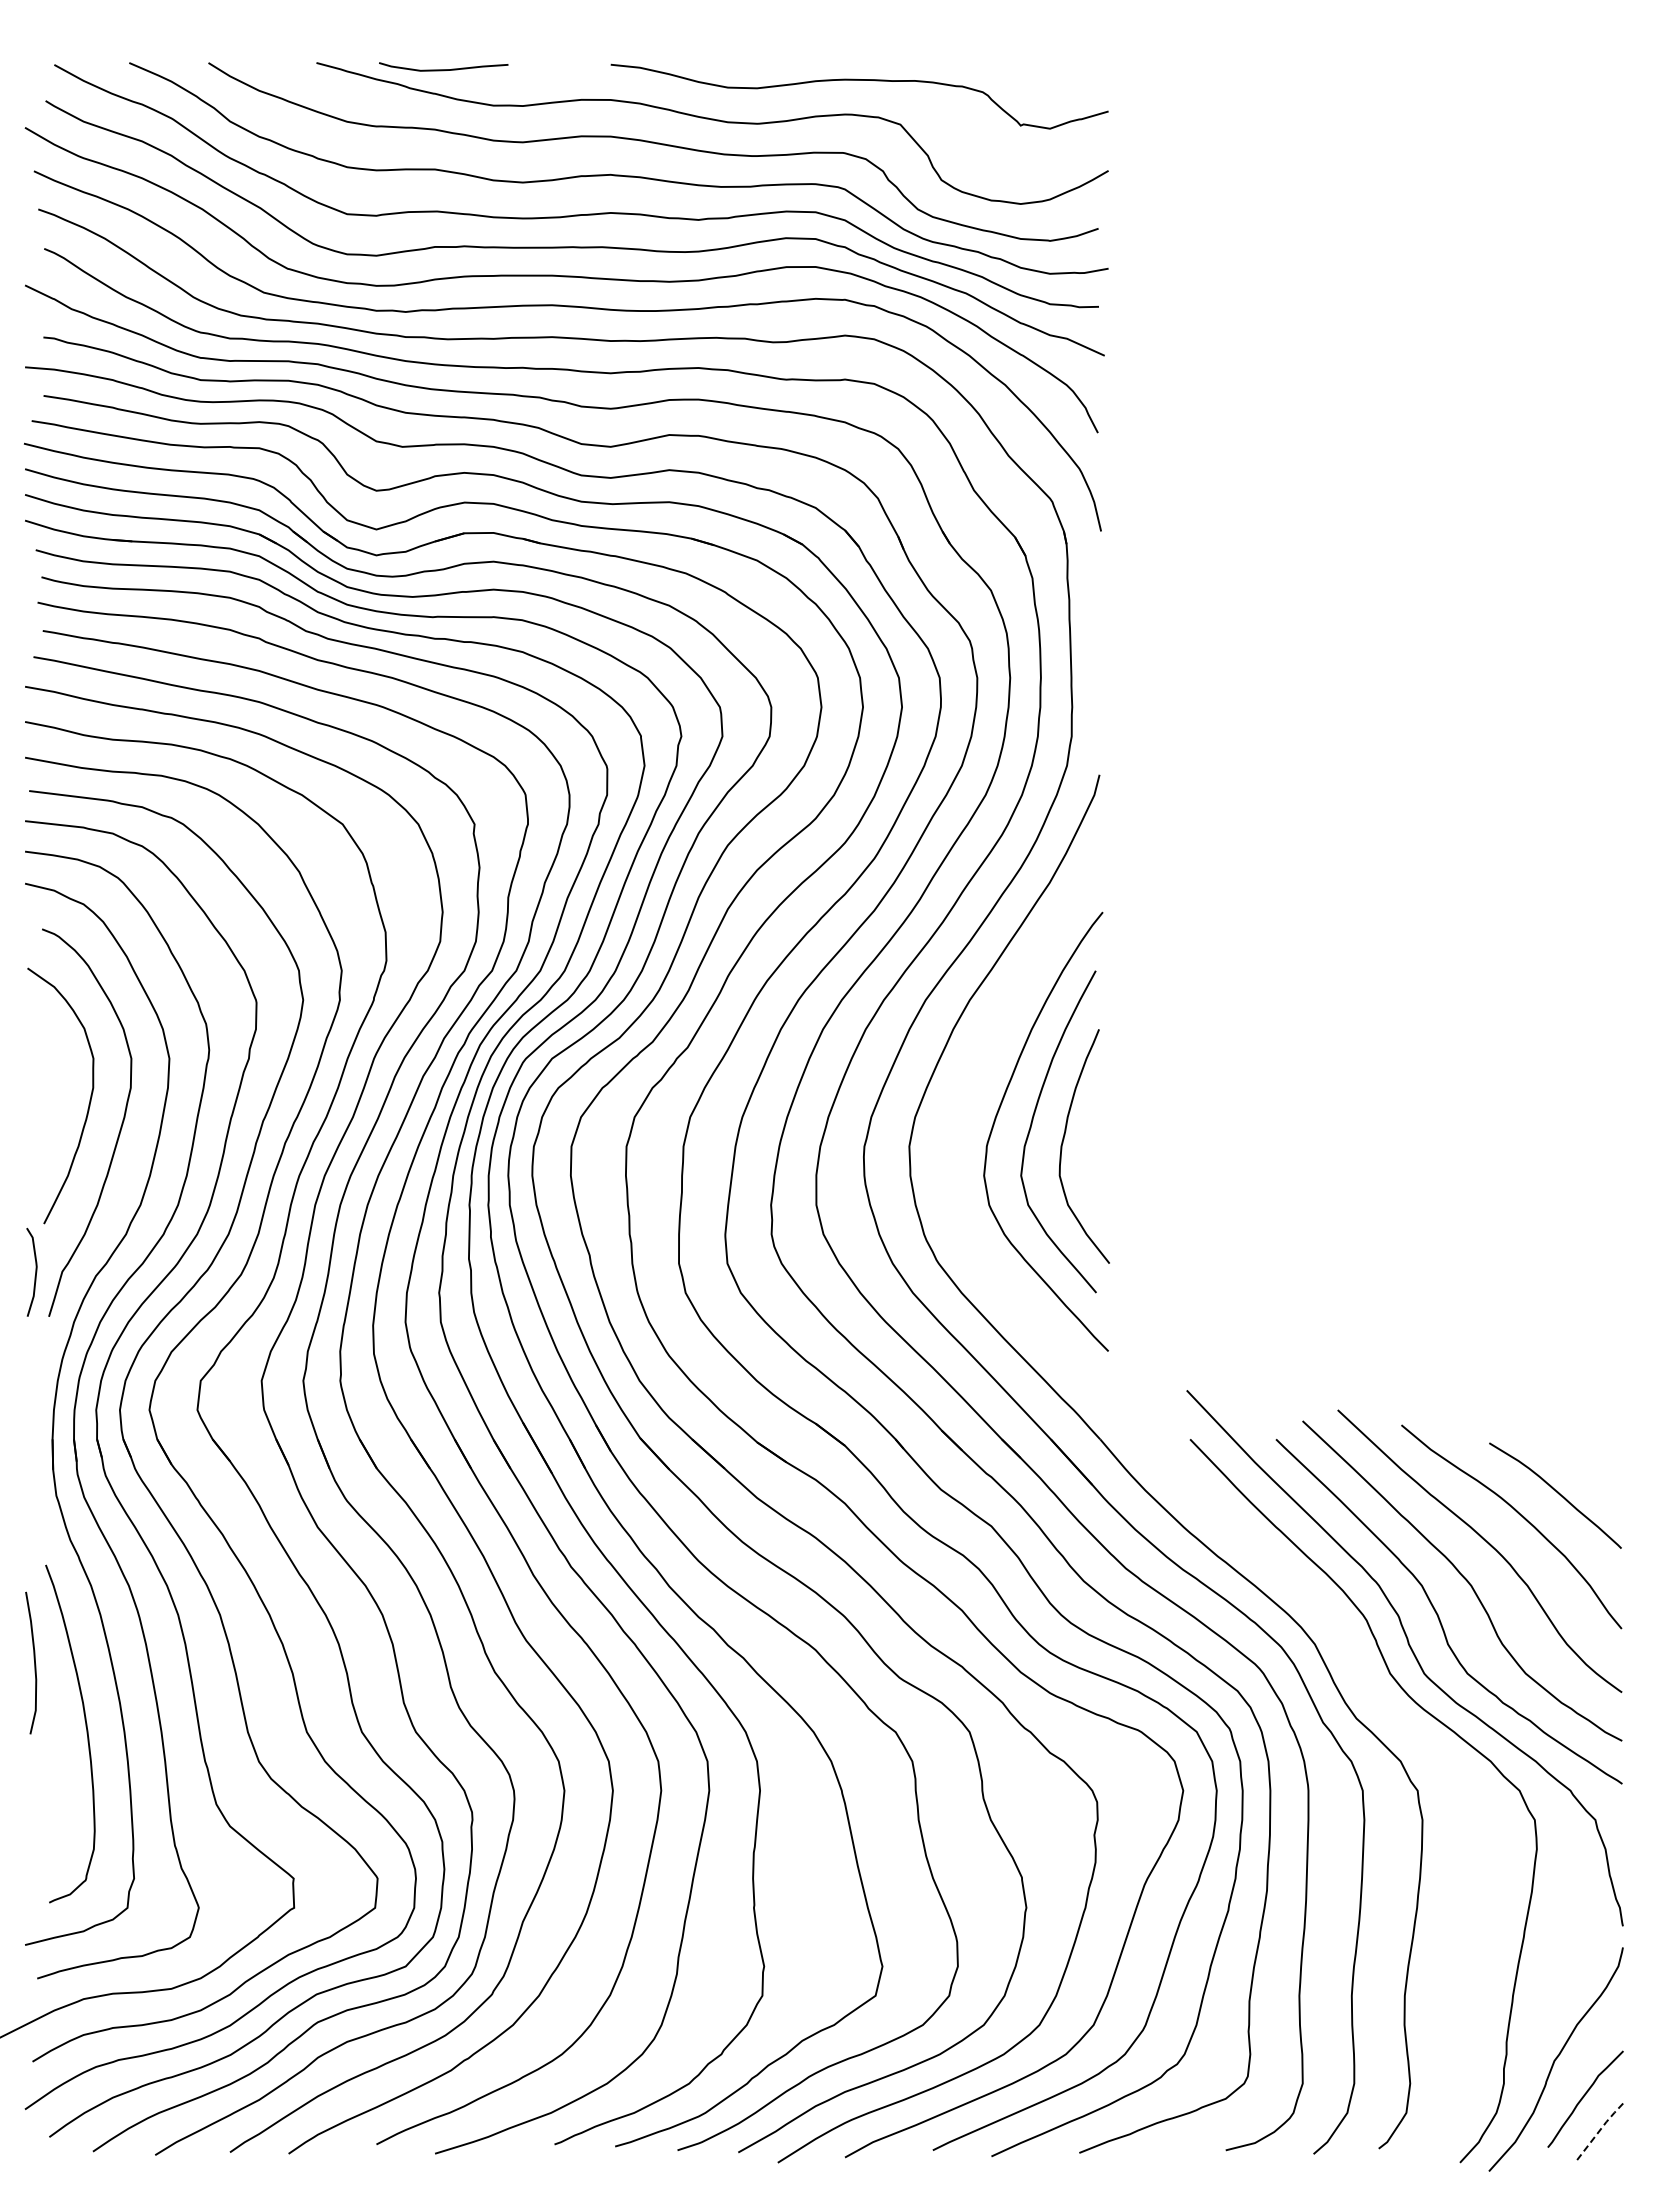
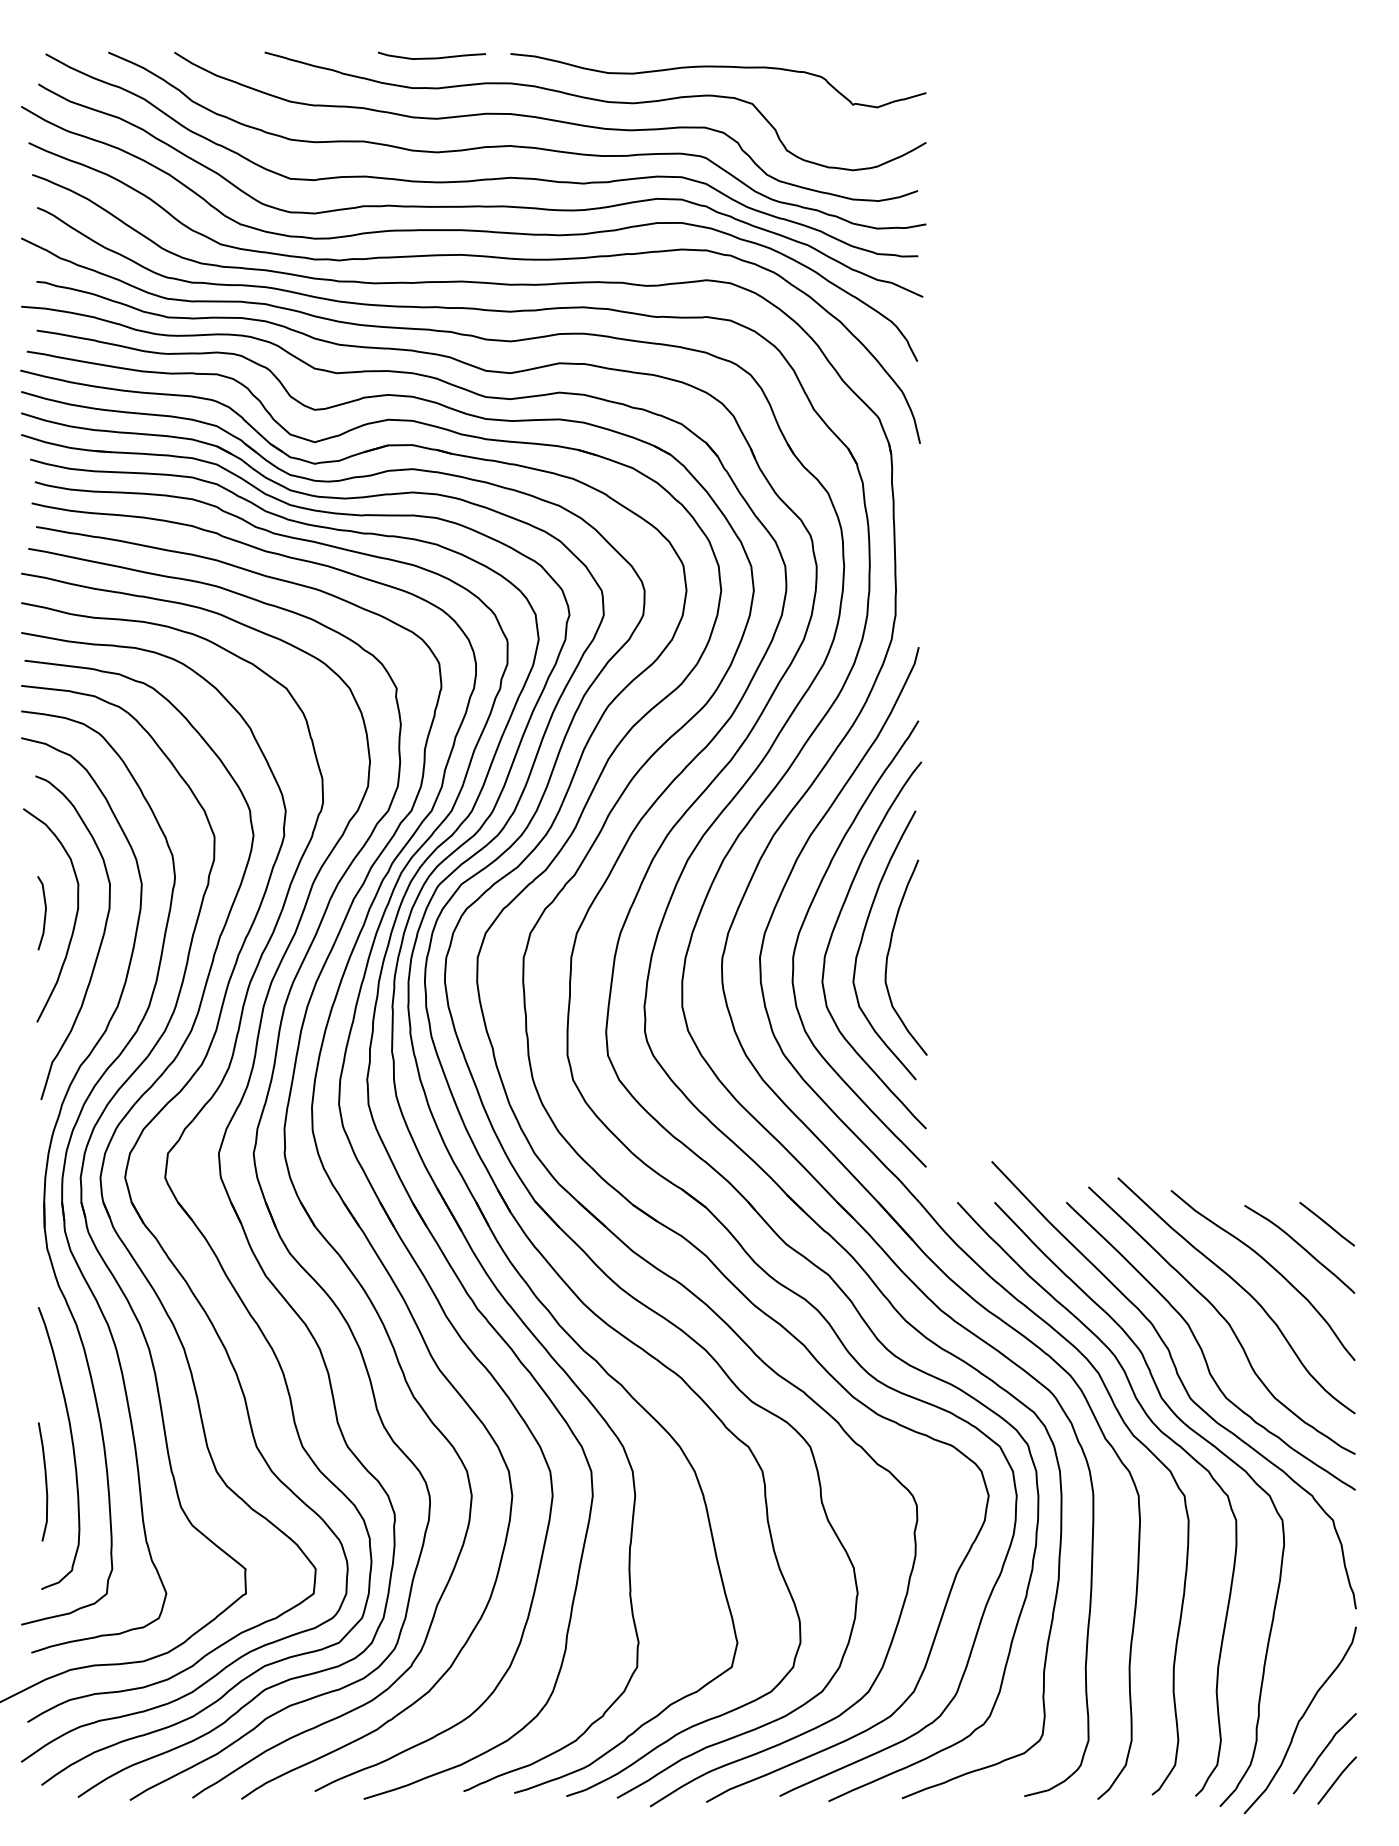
curve: (443, 69) -> (431, 57), moved
curve: (963, 1102) -> (805, 920), added
curve: (35, 1272) -> (44, 913), moved
line: (1588, 1465) -> (1327, 1224), added
curve: (34, 1662) -> (45, 1481), moved
curve: (1390, 1715) -> (1161, 1433), added
line: (1600, 2129) -> (1337, 1778), dashed -> solid

